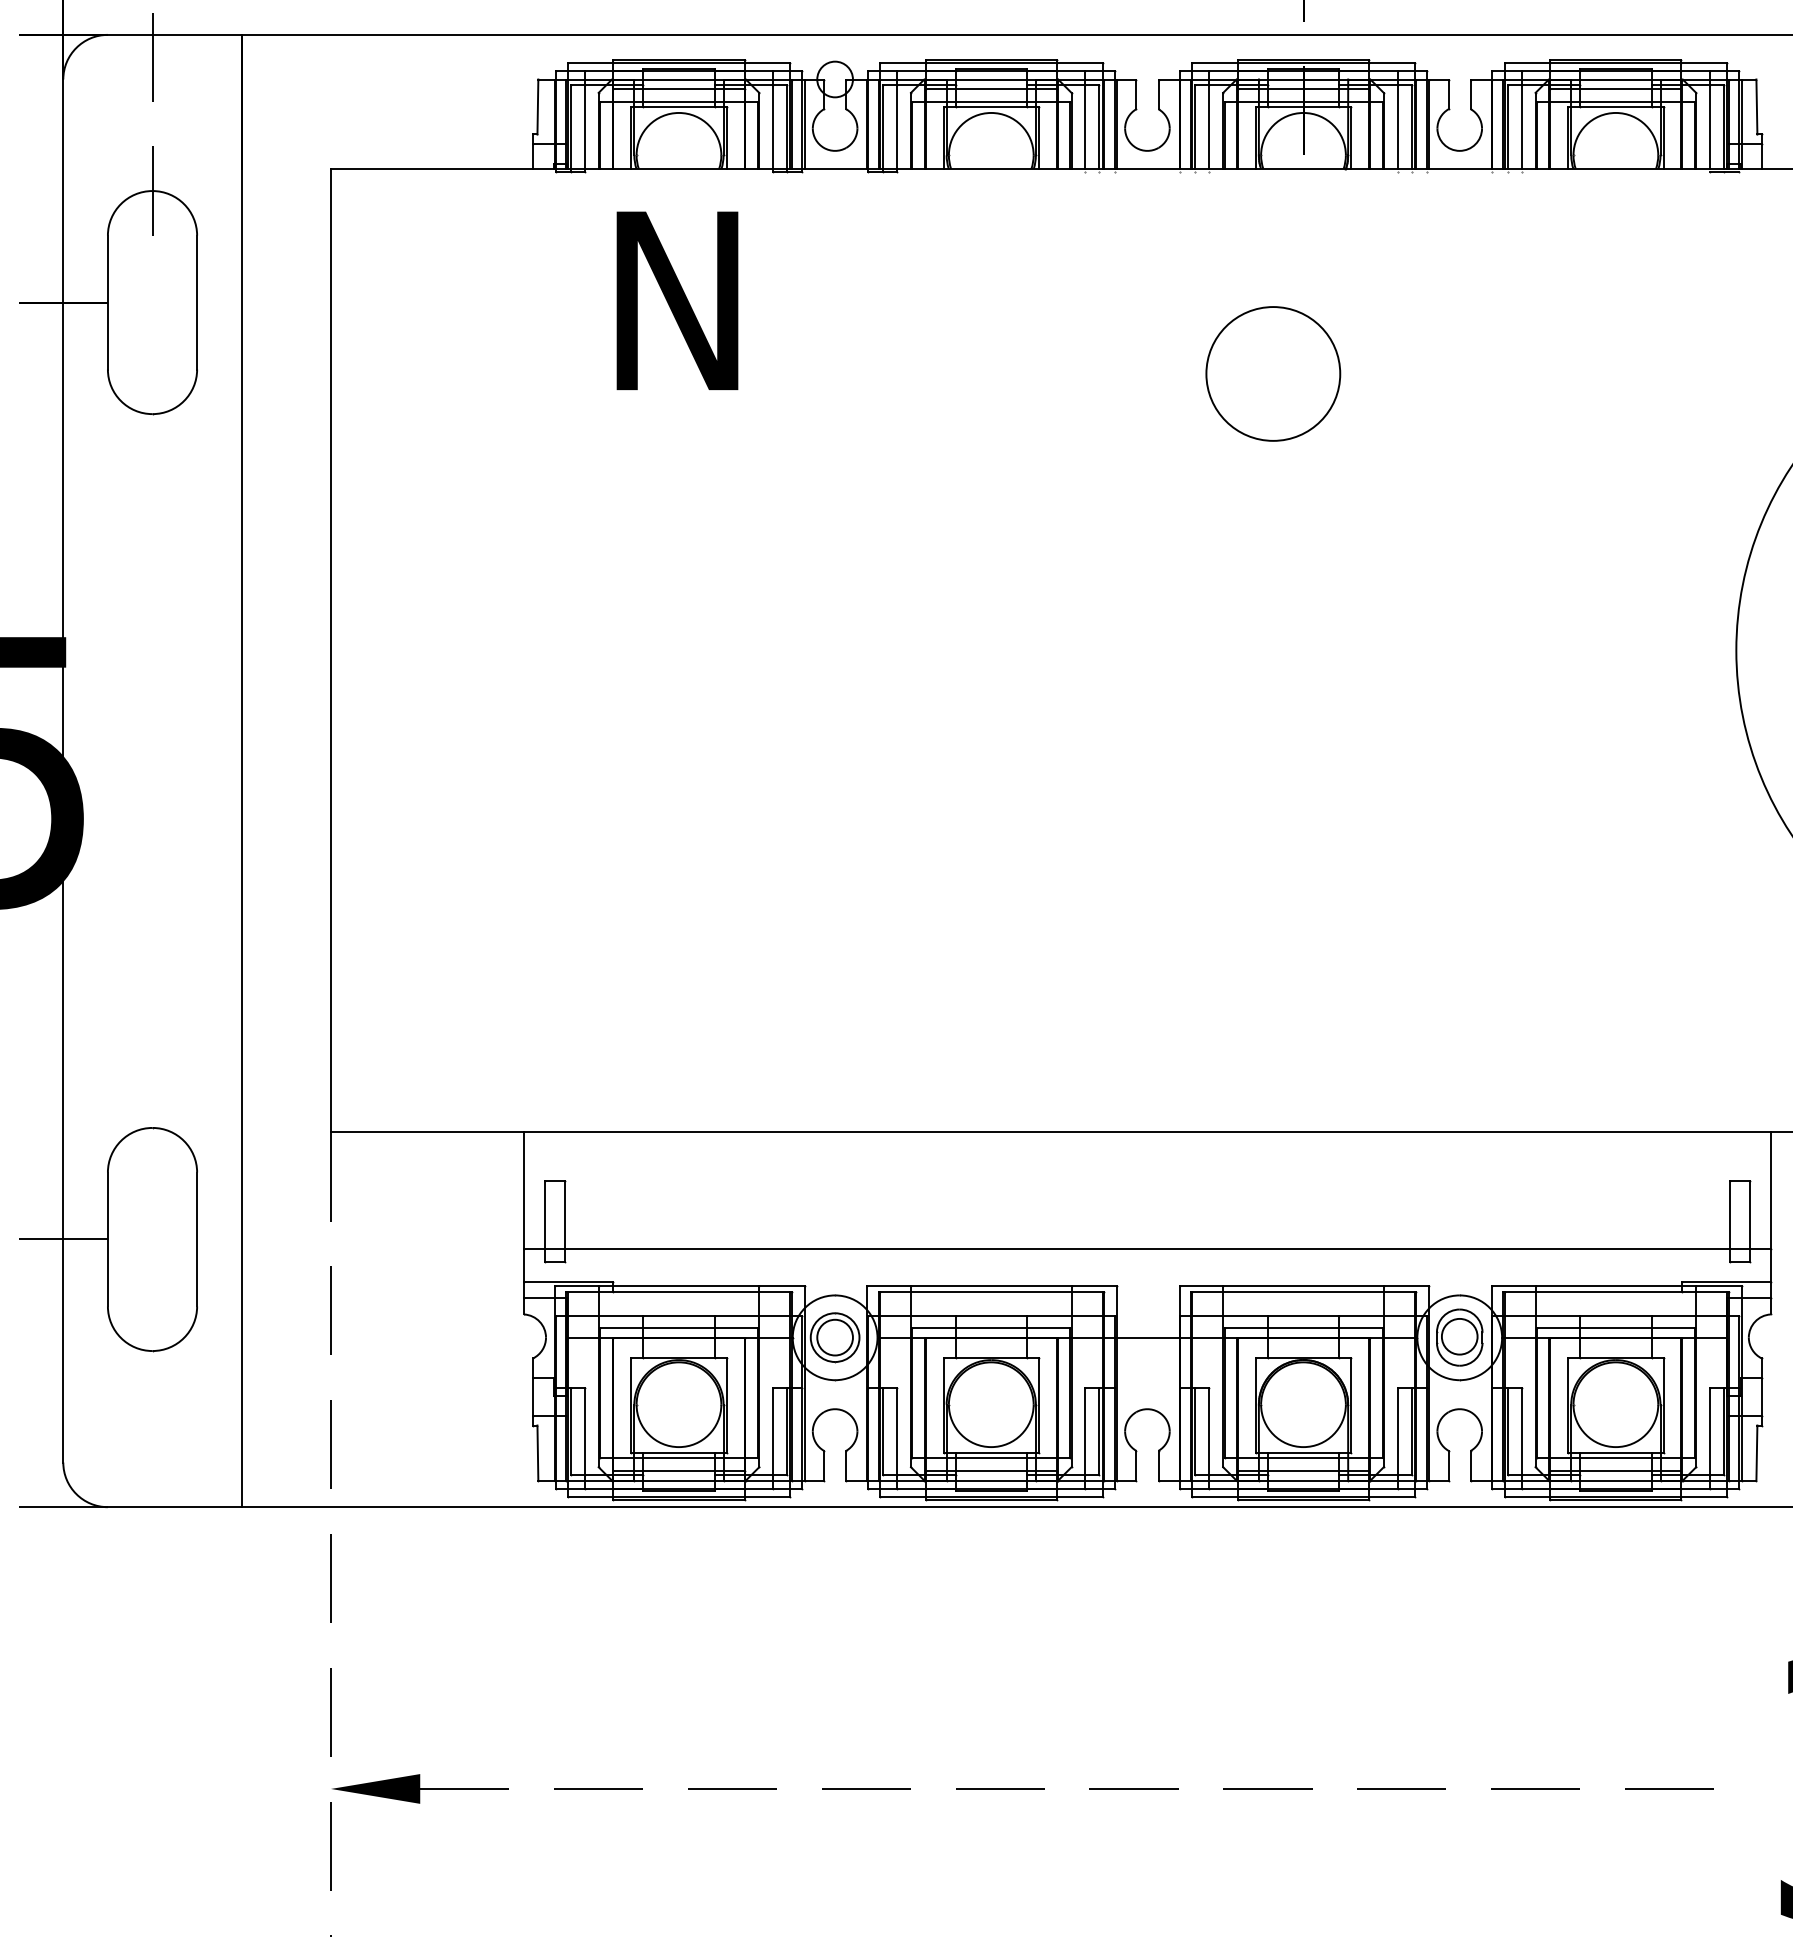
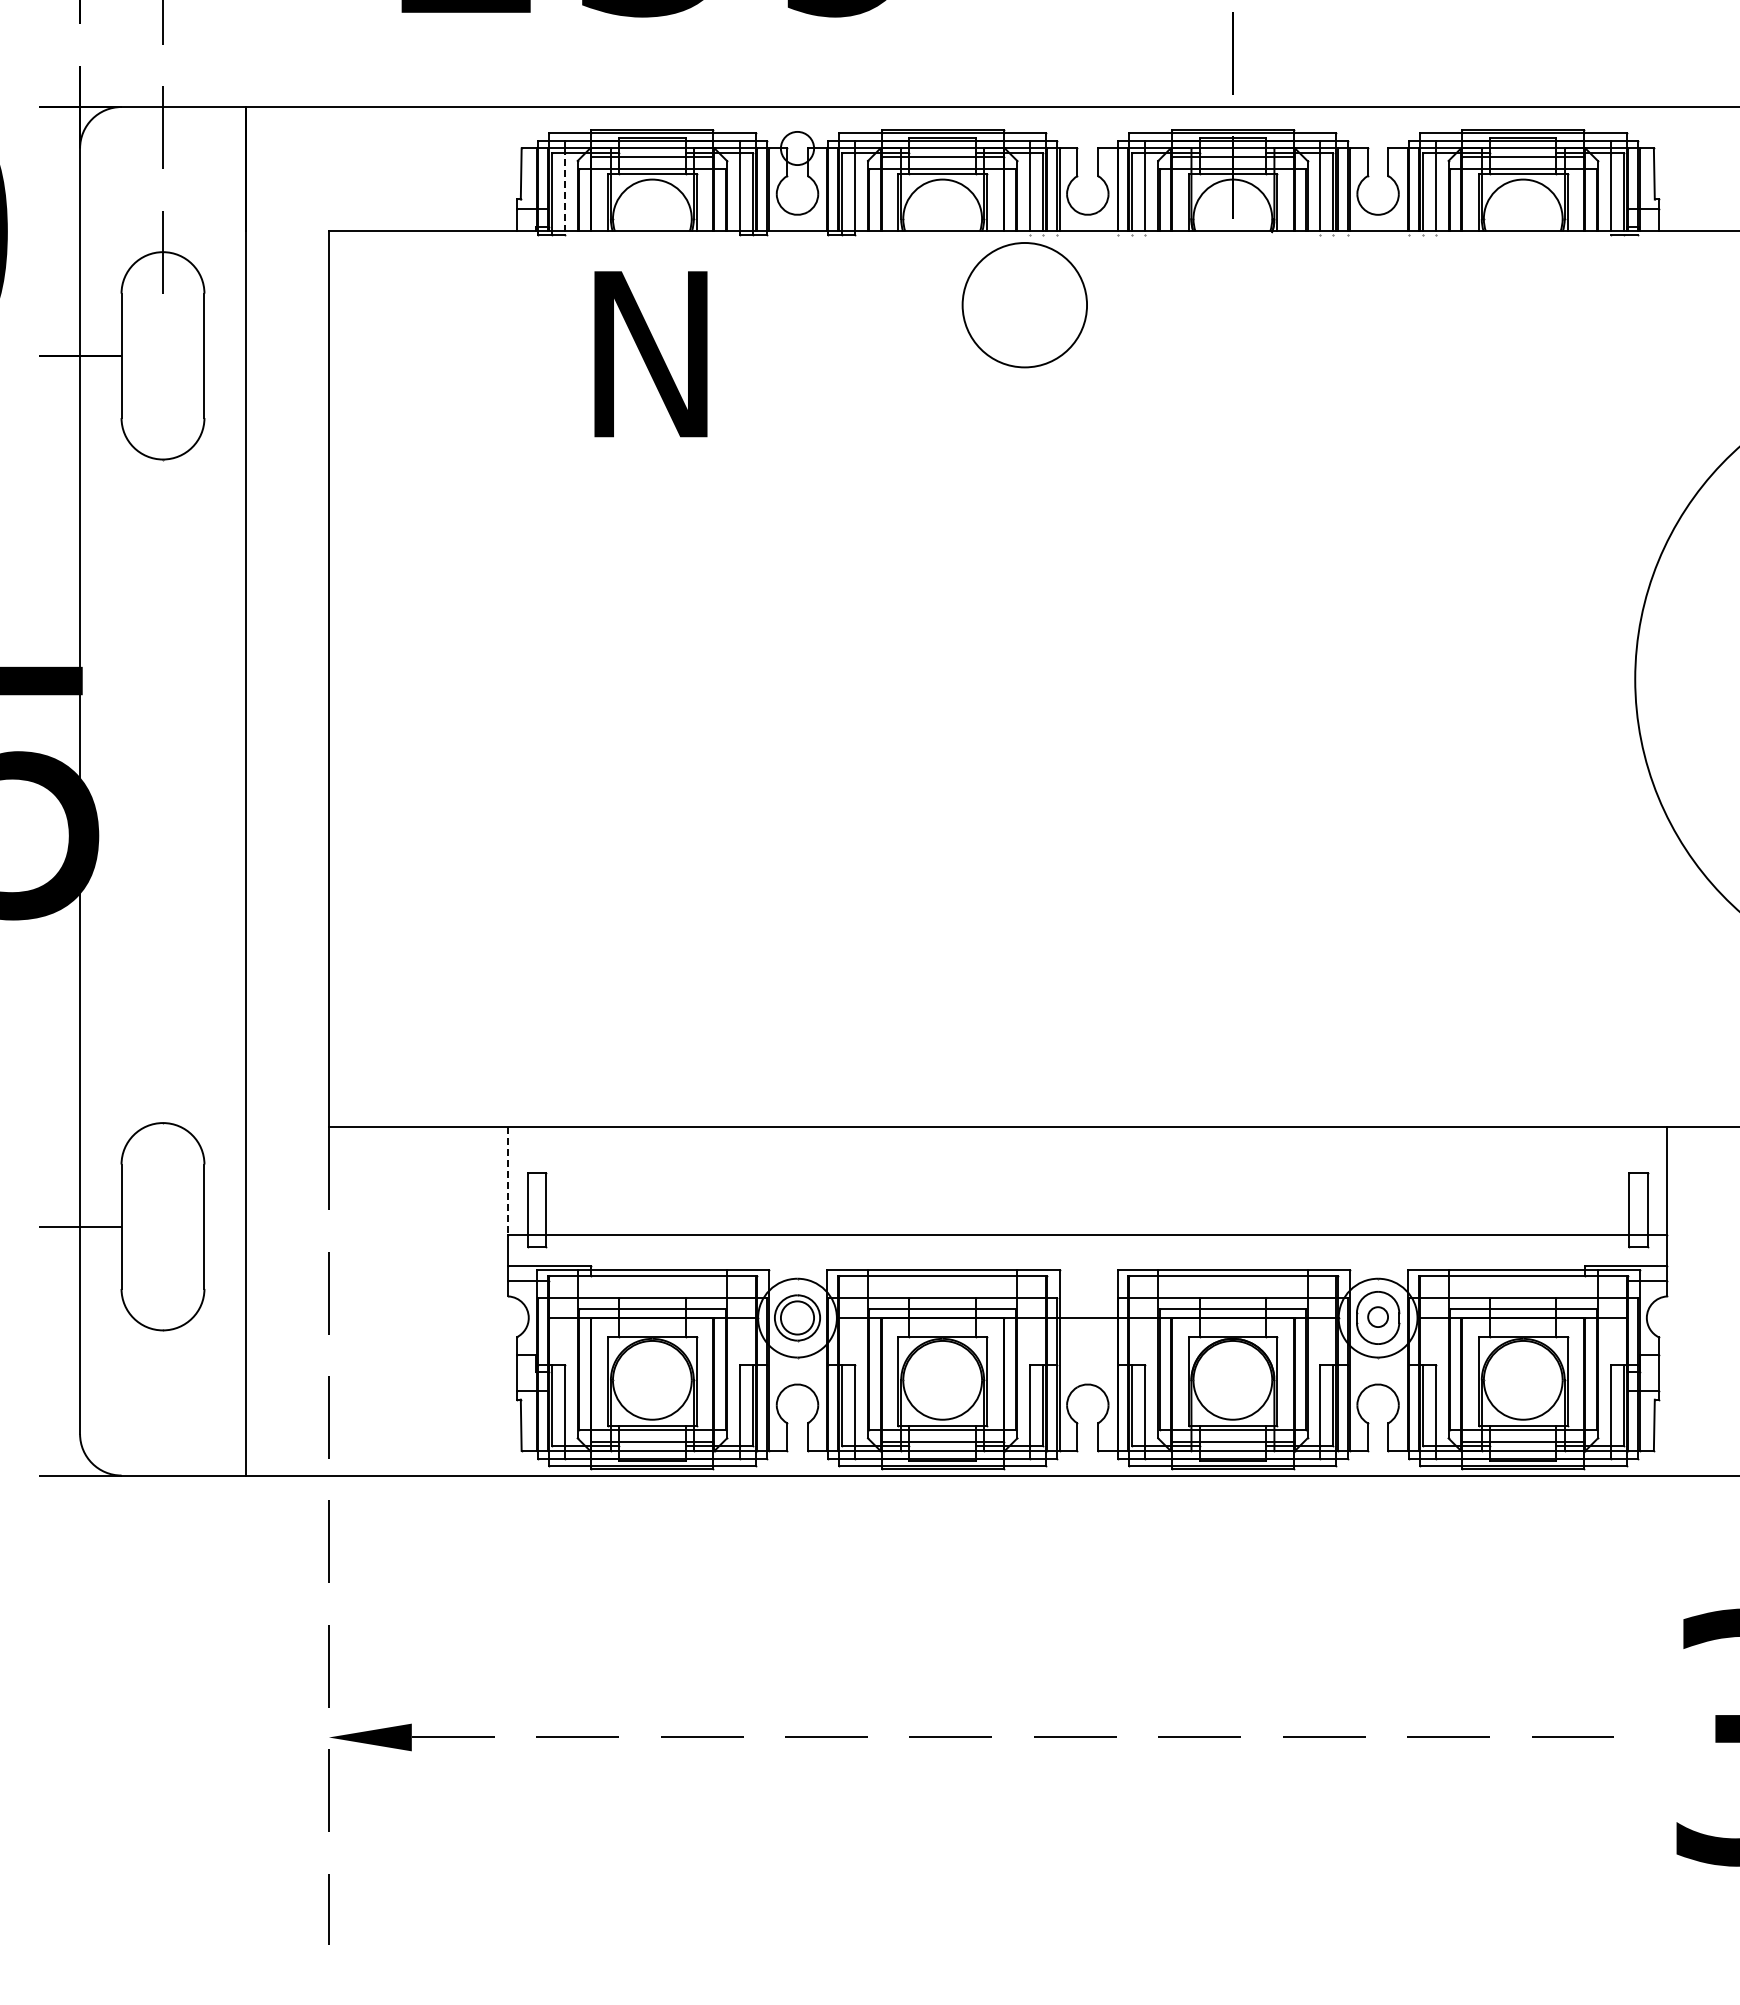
line: (584, 126) -> (564, 192), solid -> dashed
circle: (1272, 374) -> (1024, 305), moved
line: (524, 1190) -> (508, 1181), solid -> dashed
circle: (1459, 1336) -> (1377, 1316), size x0.6

